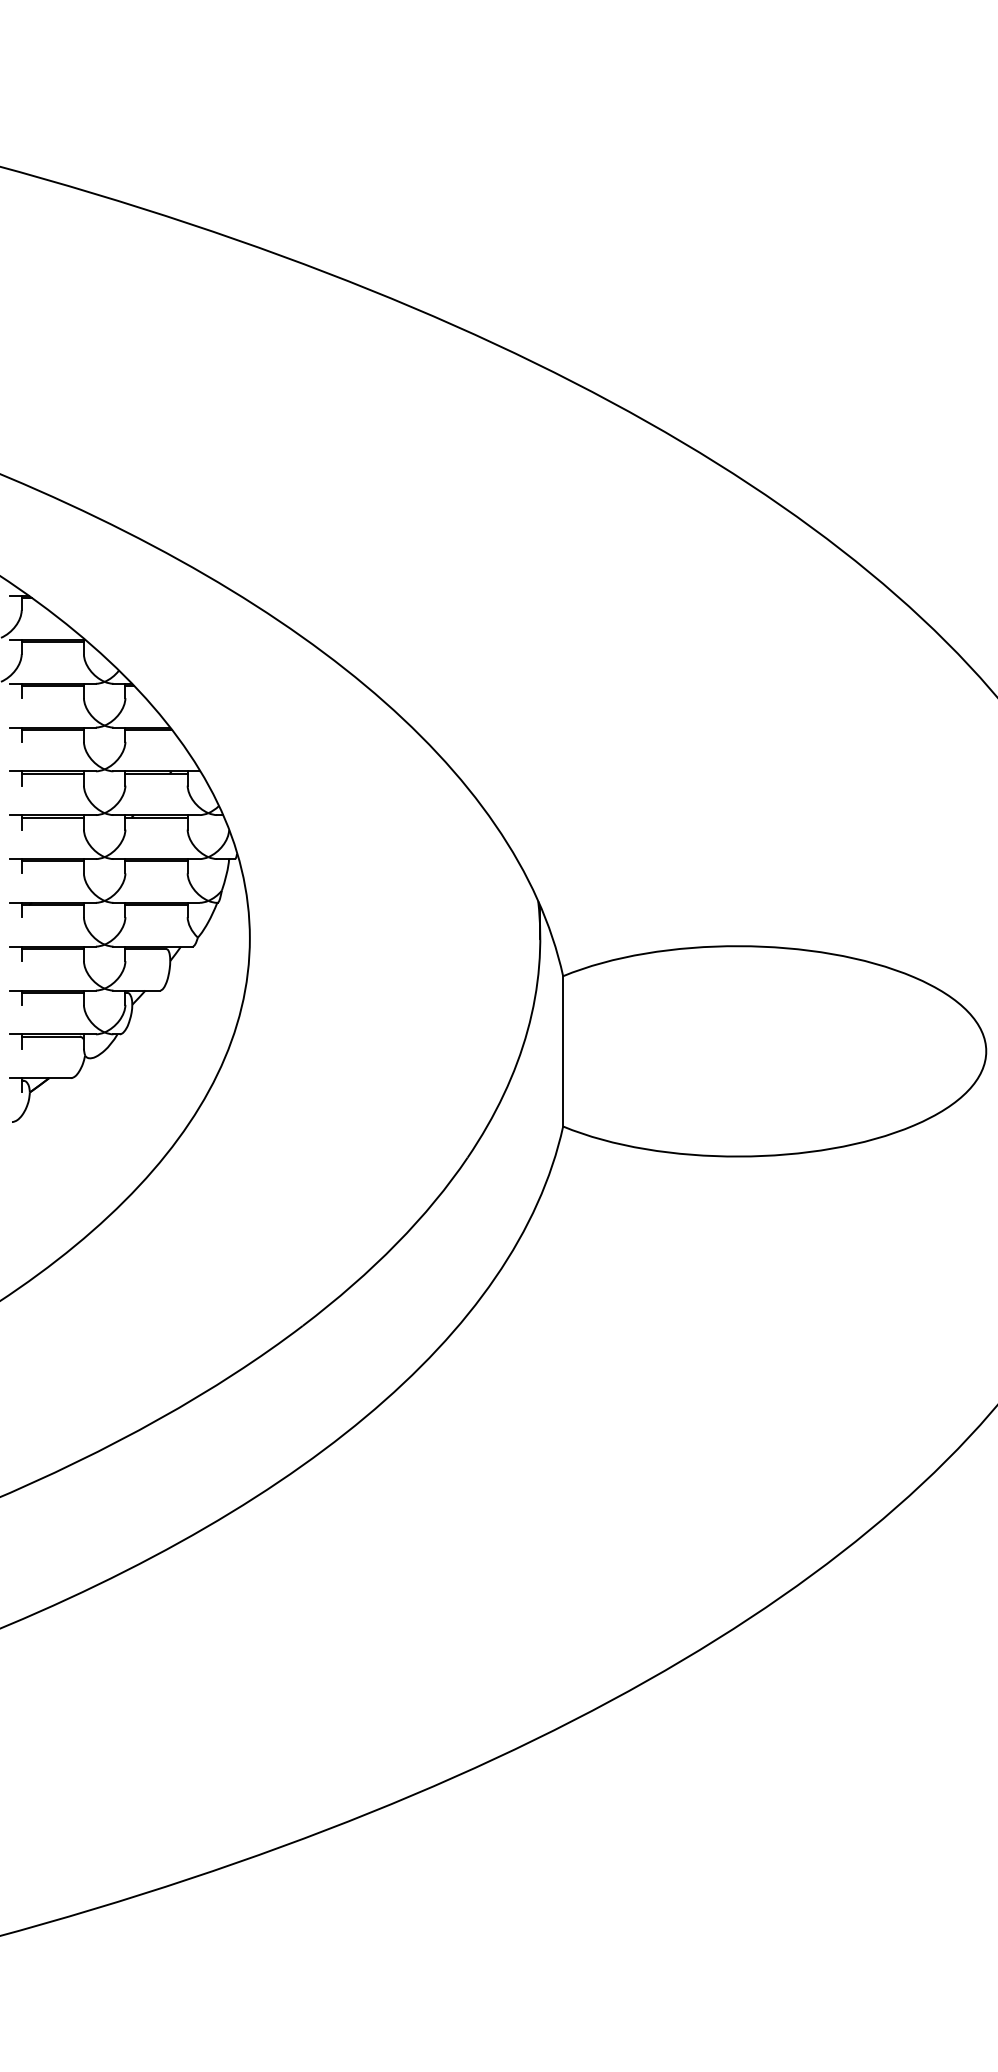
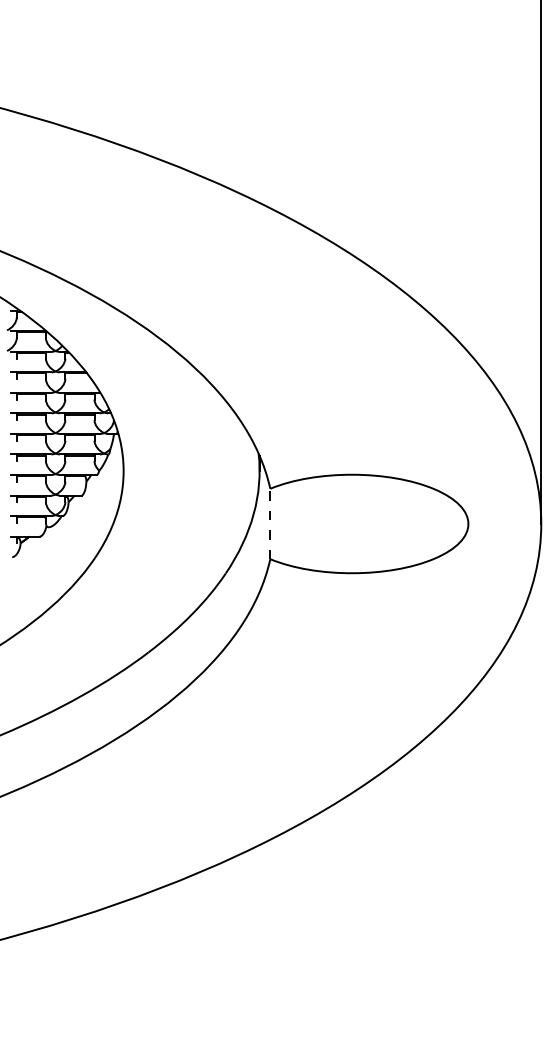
line: (563, 1050) -> (270, 523), solid -> dashed

